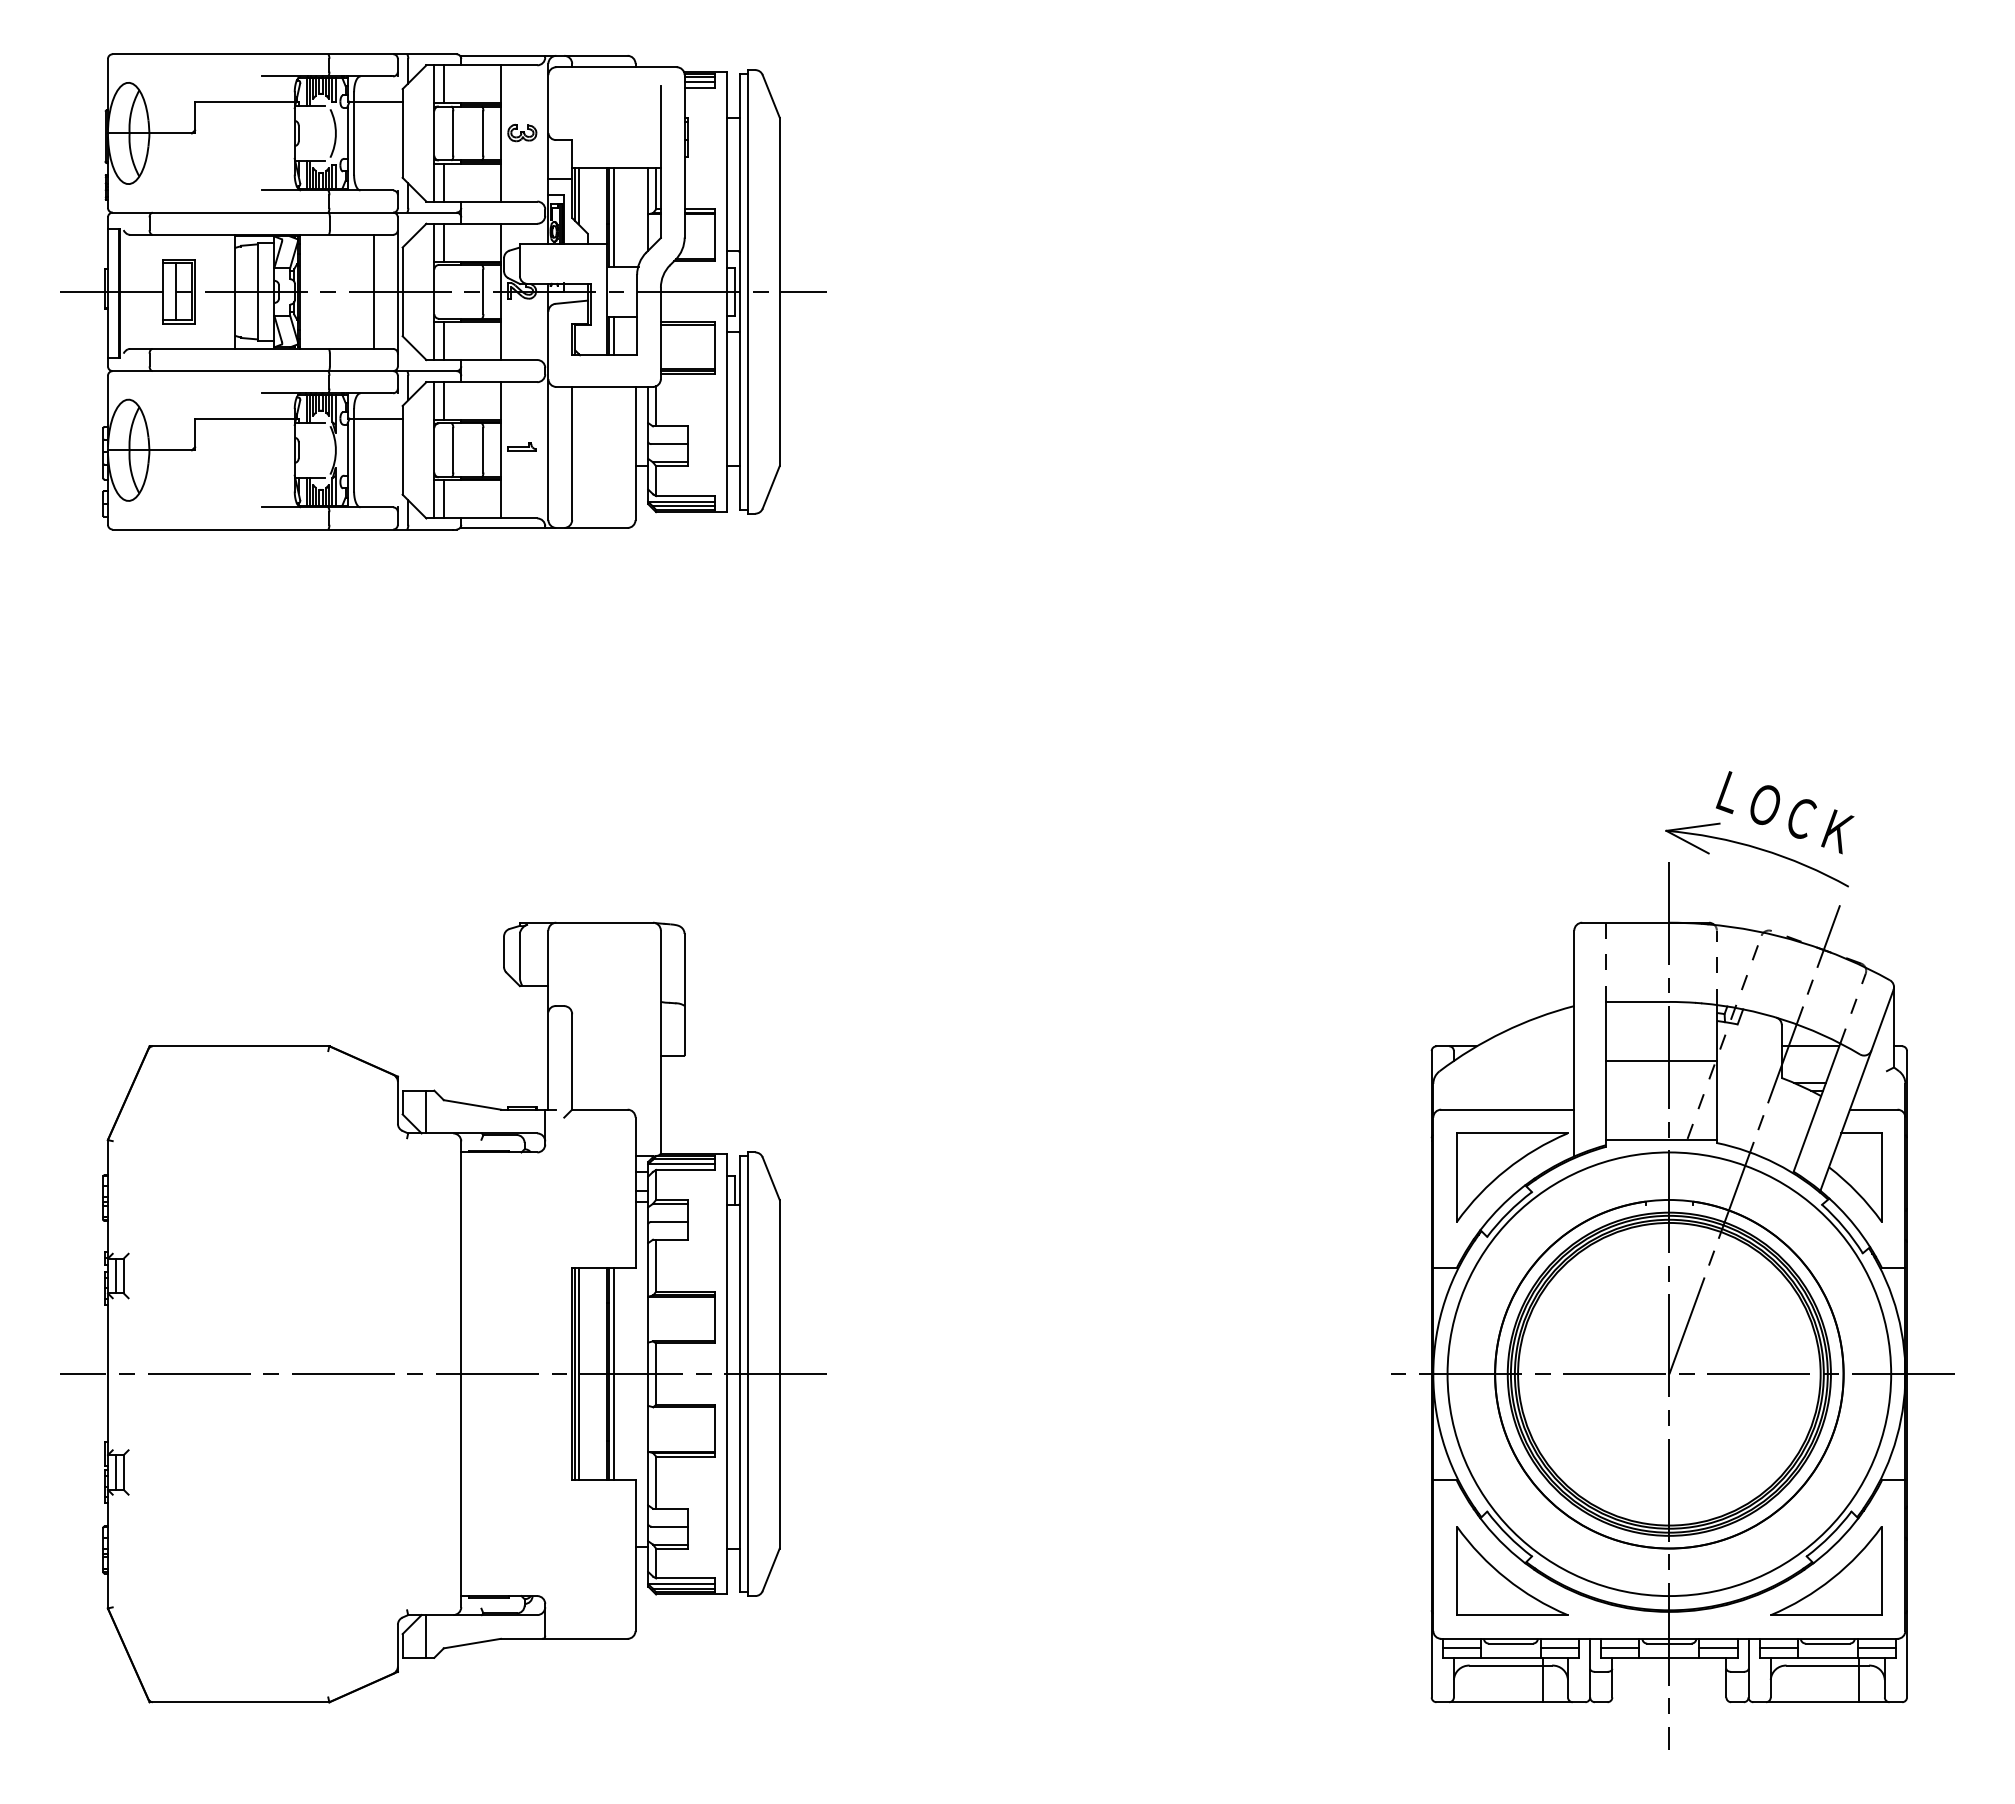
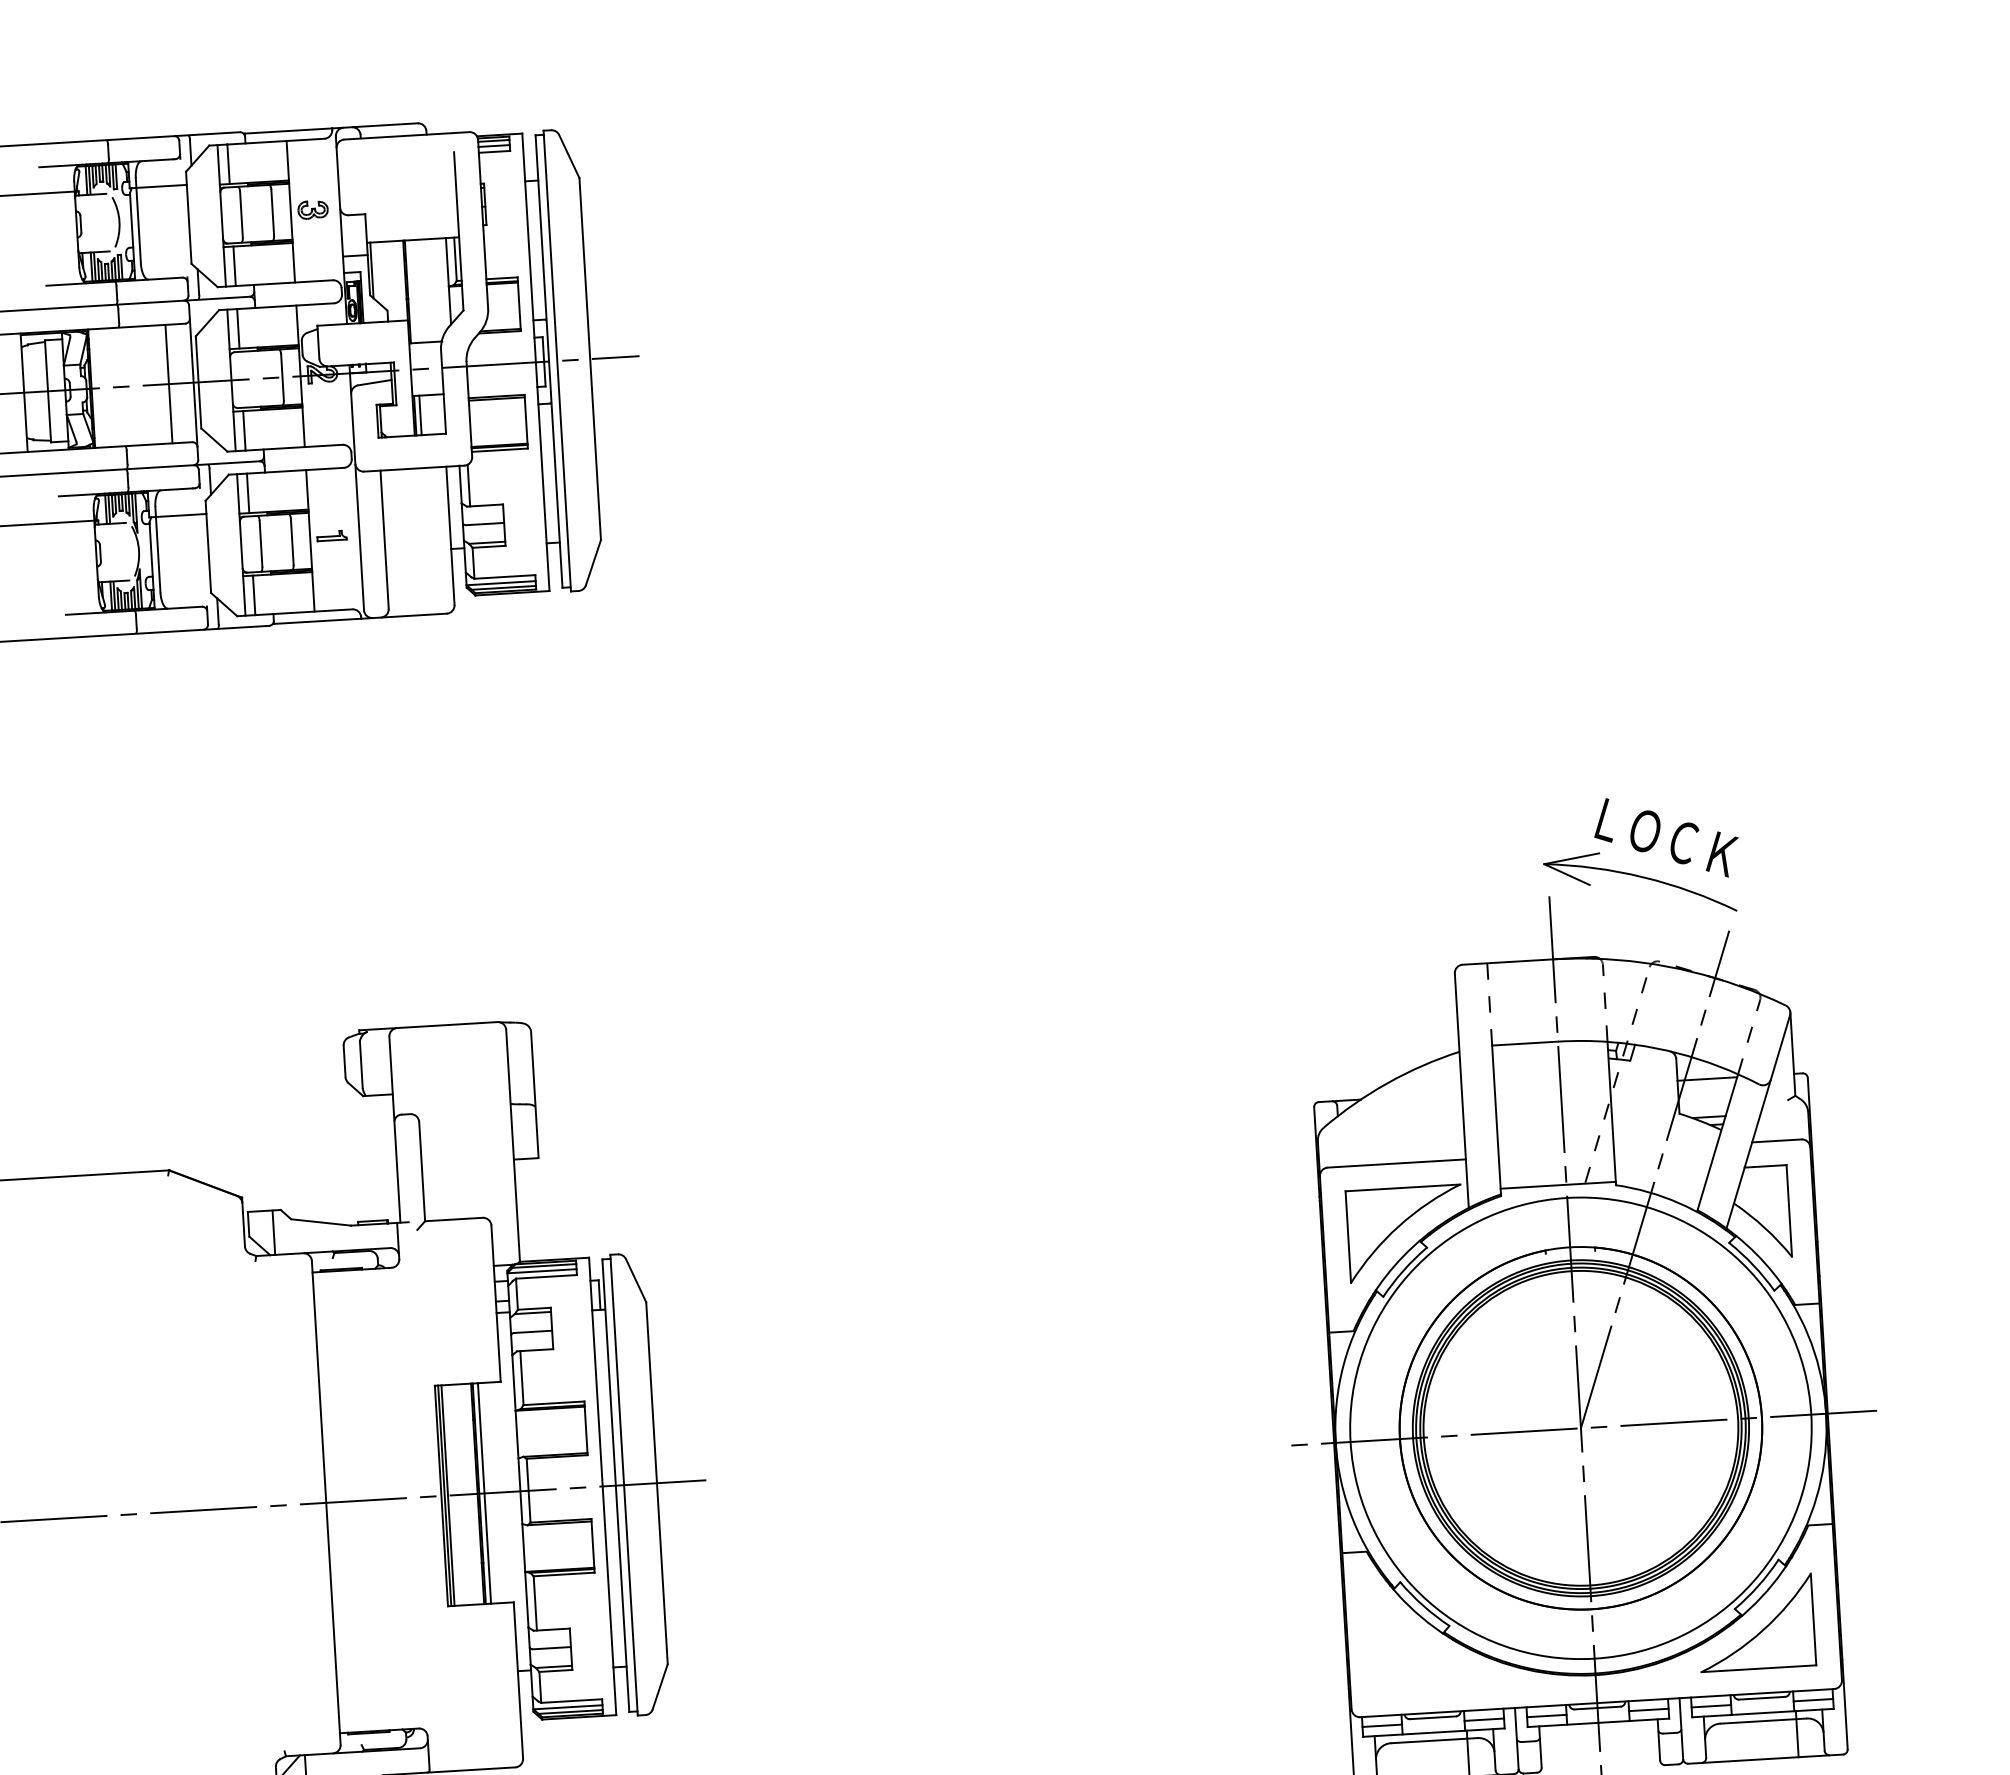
line: (578, 195) -> (375, 271), removed
line: (613, 216) -> (412, 291), removed
line: (1660, 1060) -> (1552, 1103), removed
part: (1505, 1576) -> (1423, 1648), removed

